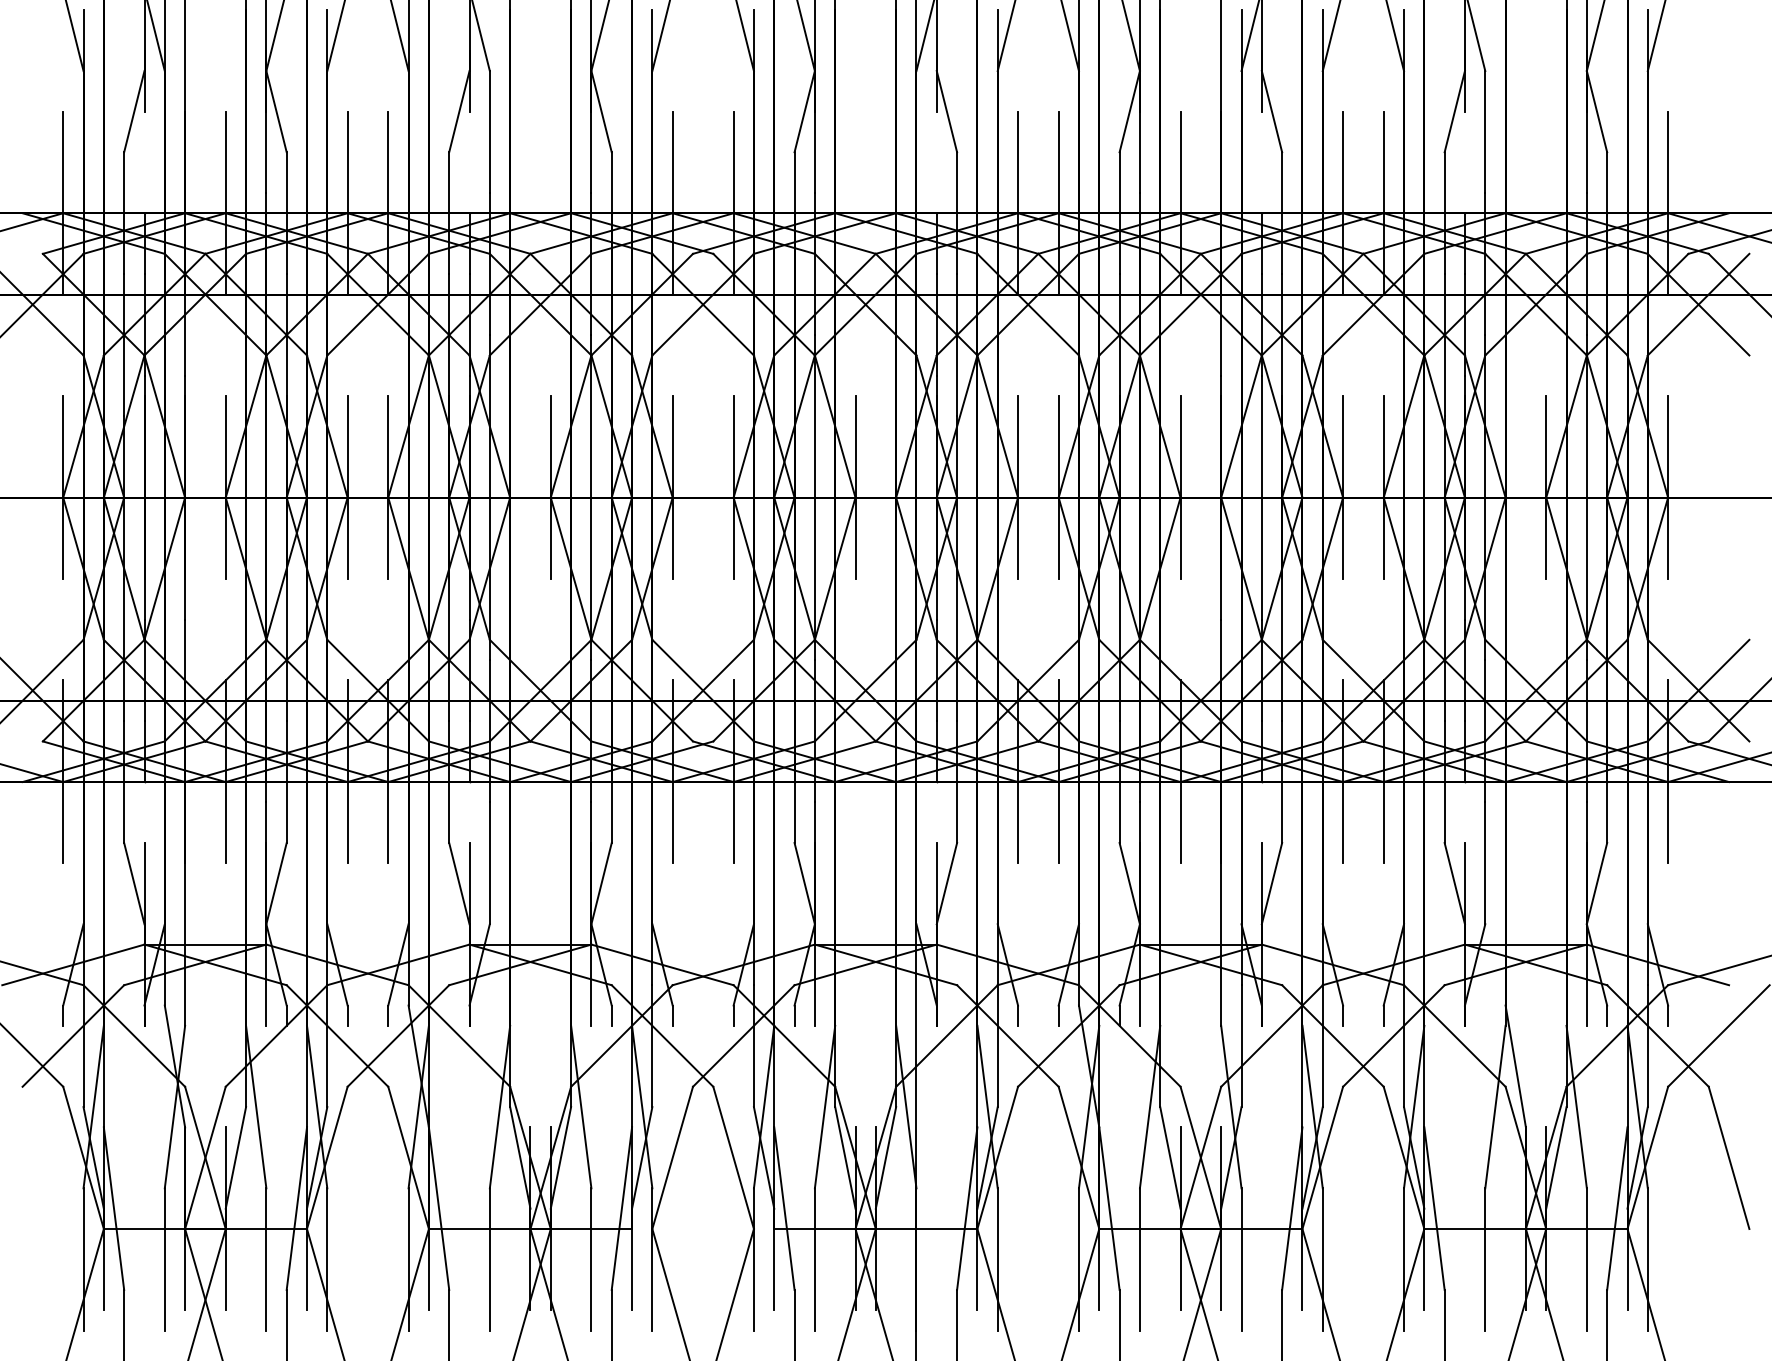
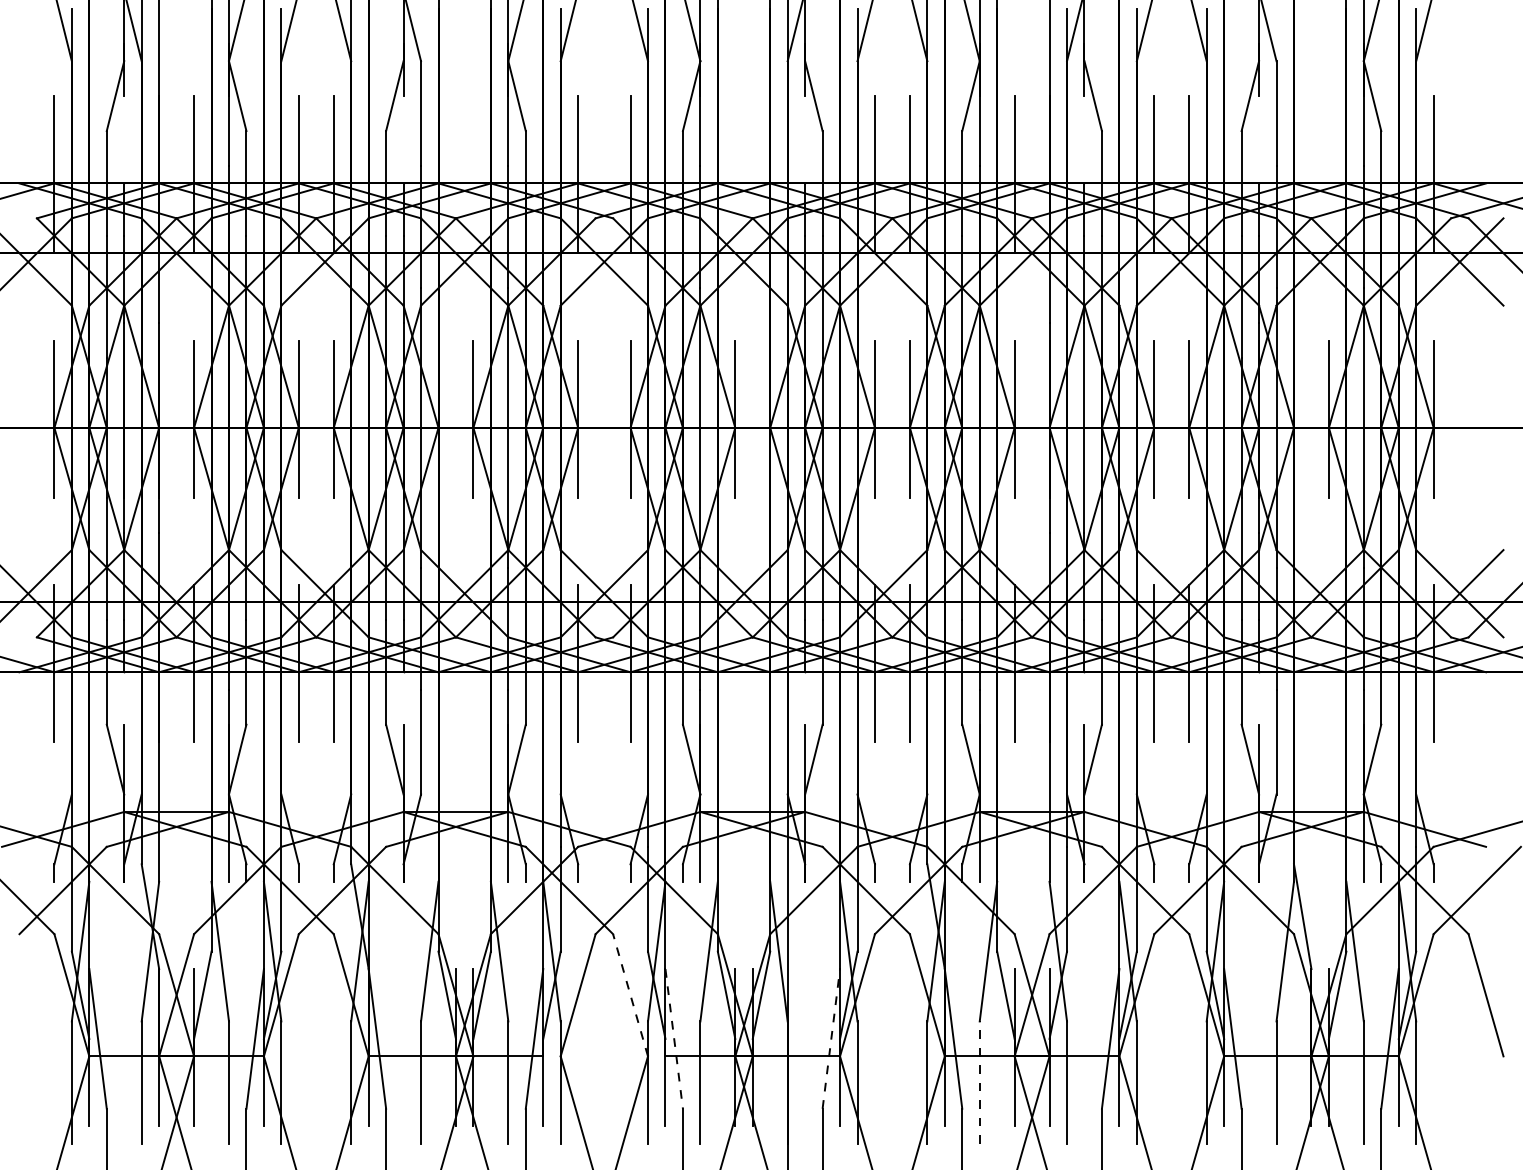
line: (733, 1158) -> (630, 995), solid -> dashed
line: (967, 1208) -> (831, 1038), solid -> dashed
line: (784, 1209) -> (674, 1039), solid -> dashed
line: (1139, 1259) -> (979, 1082), solid -> dashed

